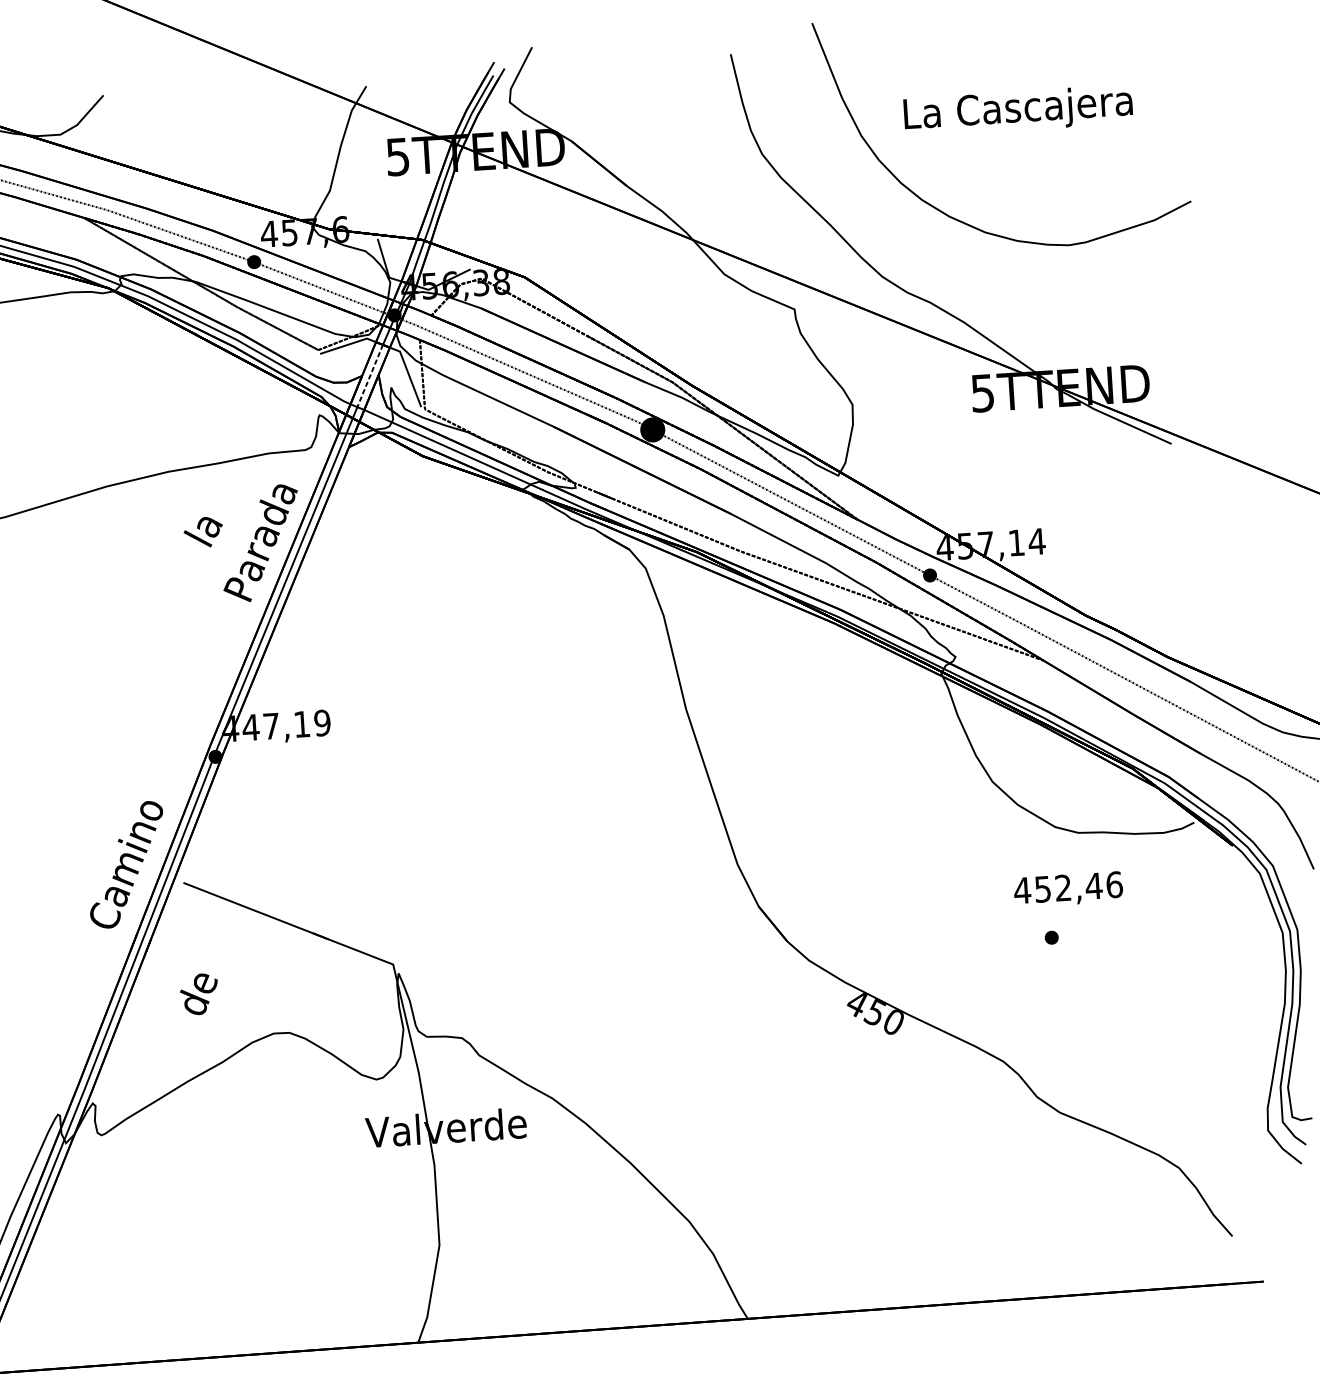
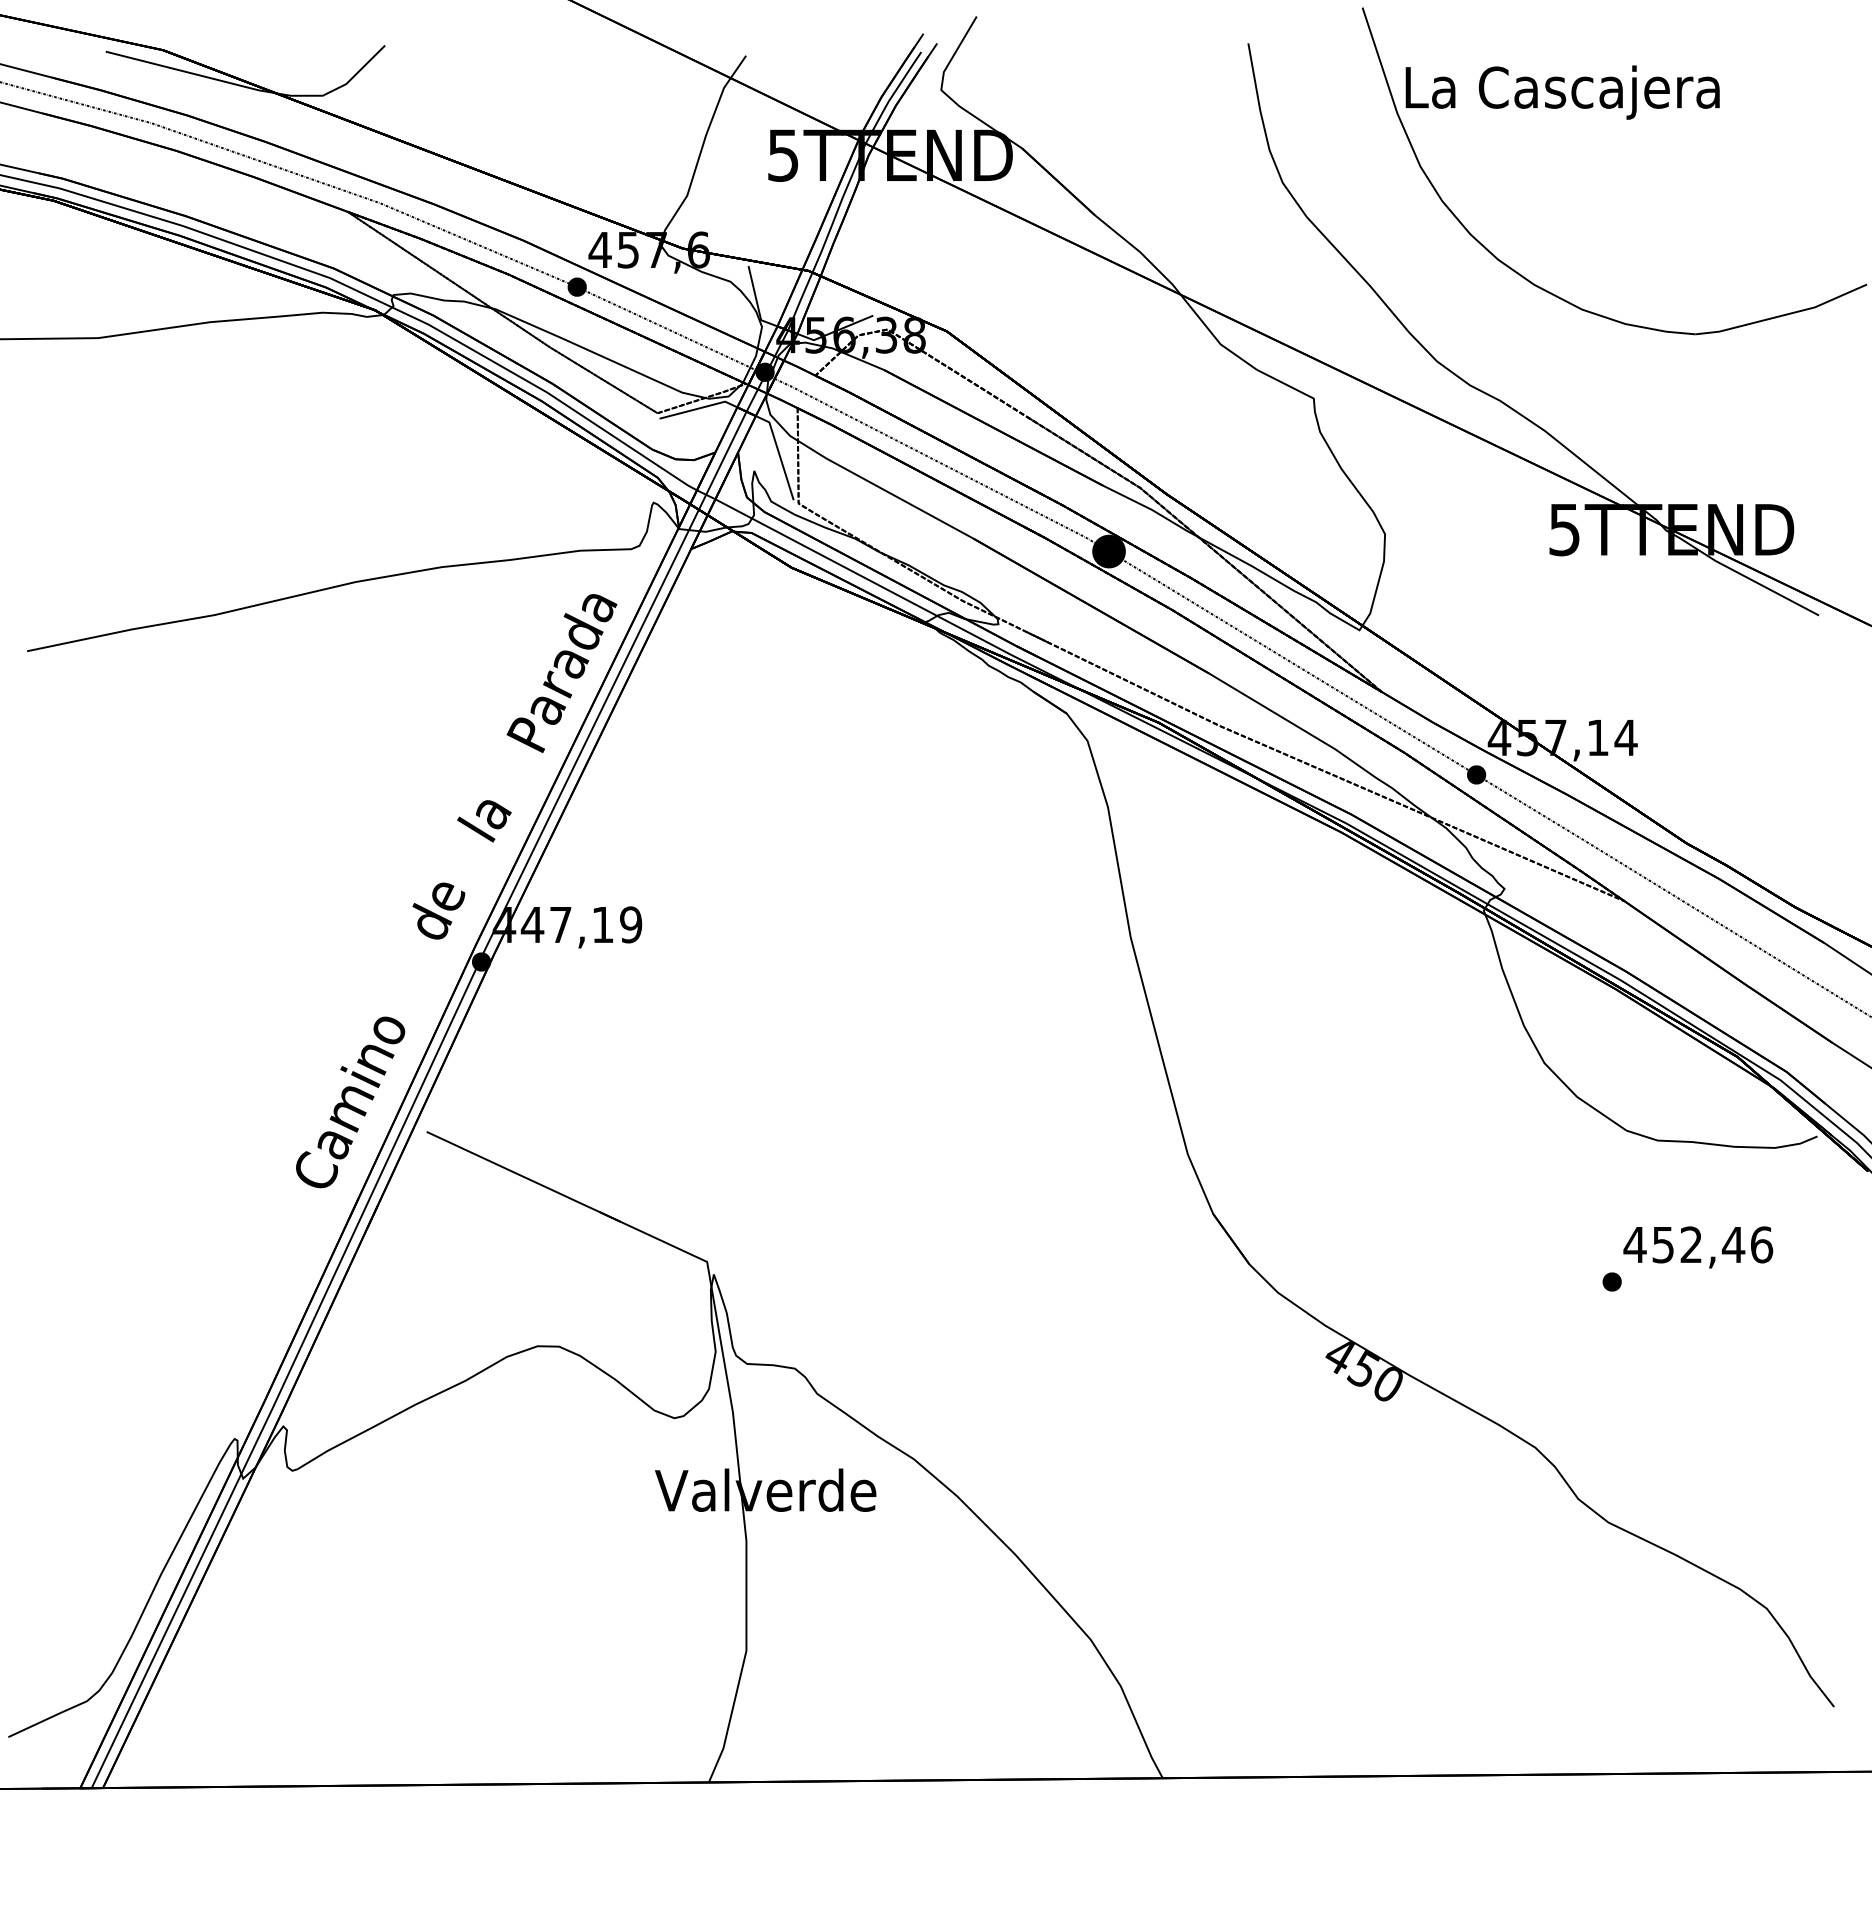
text: (1018, 110) -> (1562, 92), moved
line: (370, 376) -> (726, 453), dashed -> solid
text: (203, 532) -> (484, 821), moved
text: (1068, 889) -> (1698, 1247), moved
text: (199, 993) -> (438, 910), moved

